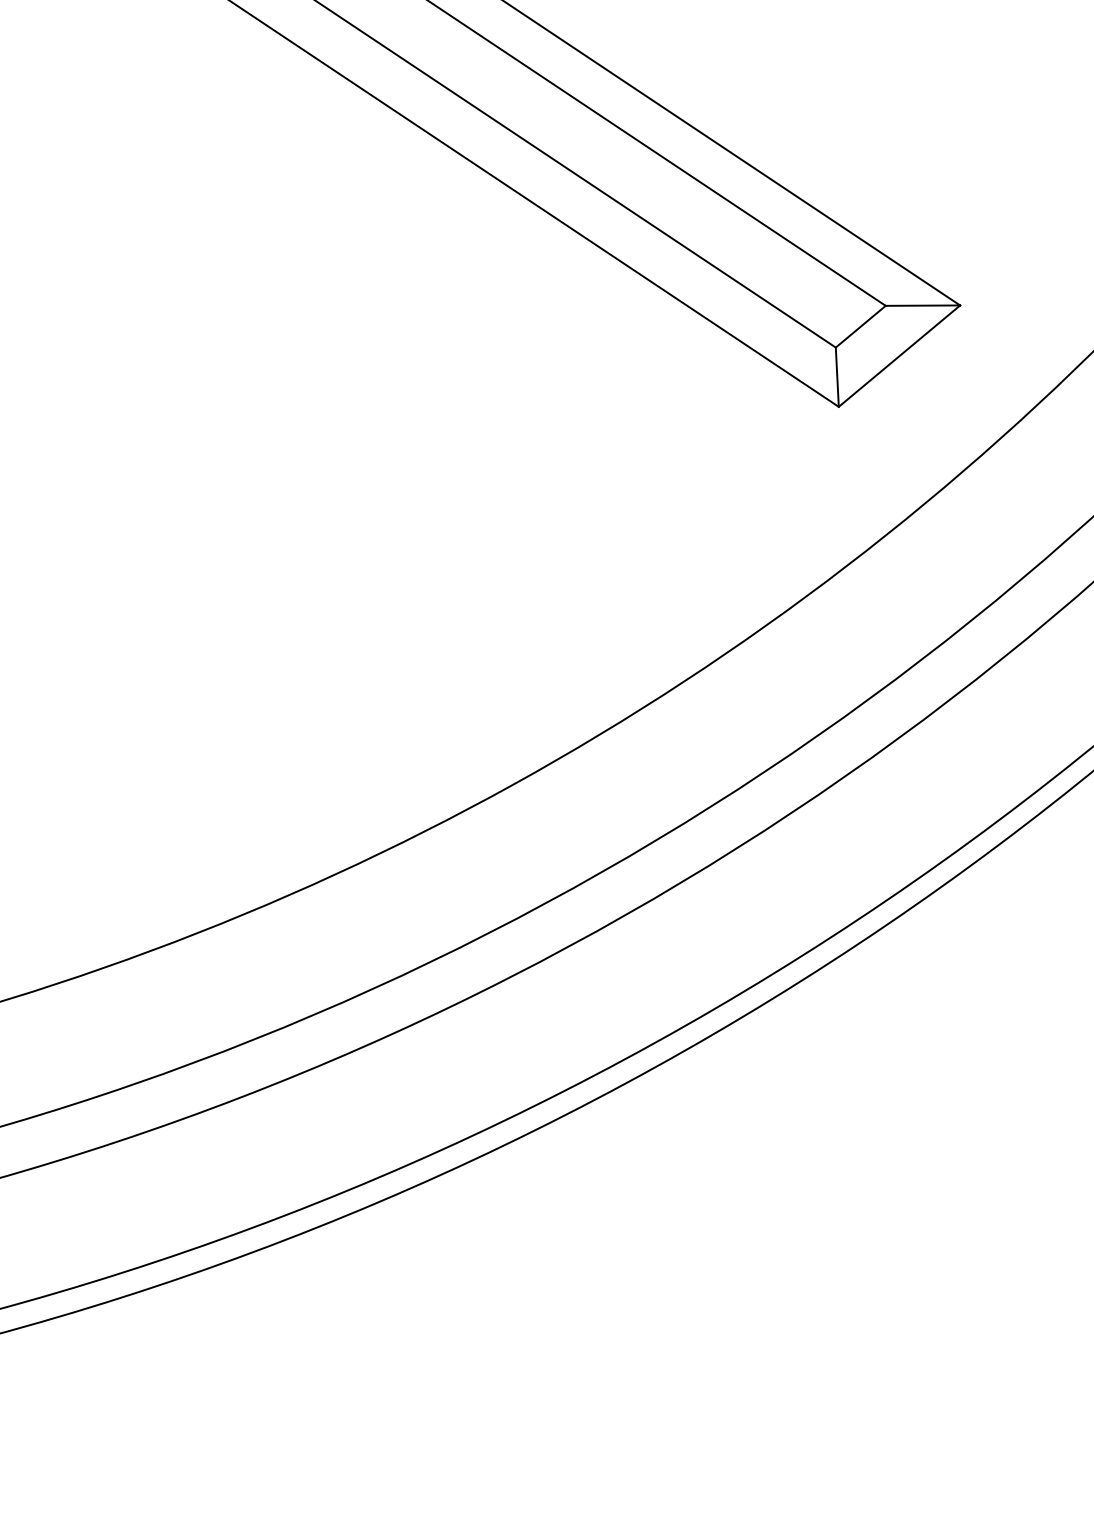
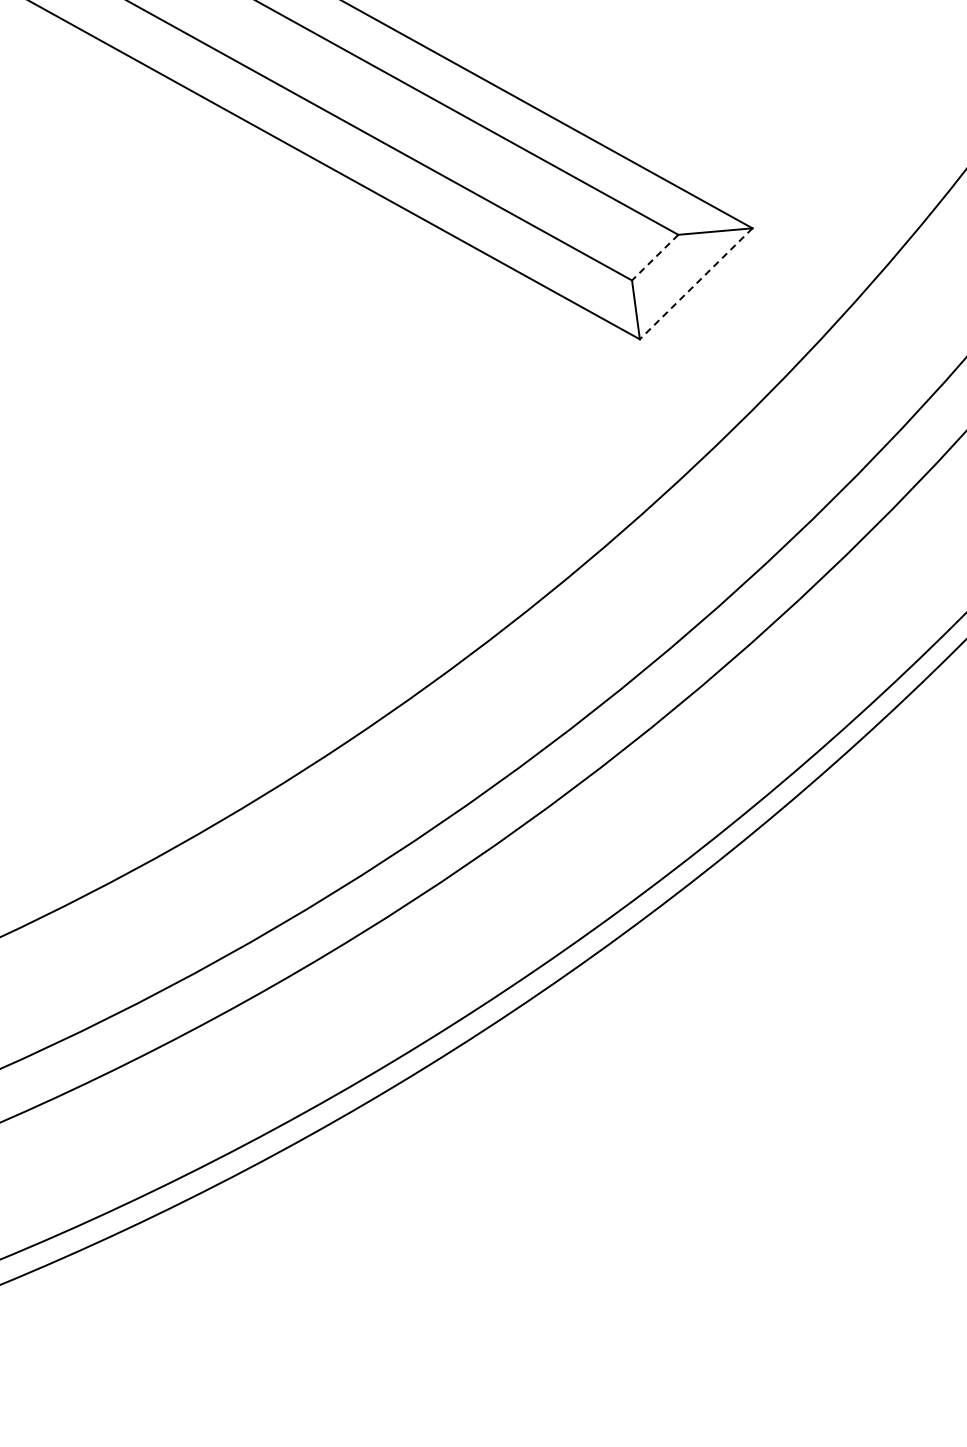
line: (860, 326) -> (654, 257), solid -> dashed
line: (899, 356) -> (696, 284), solid -> dashed

